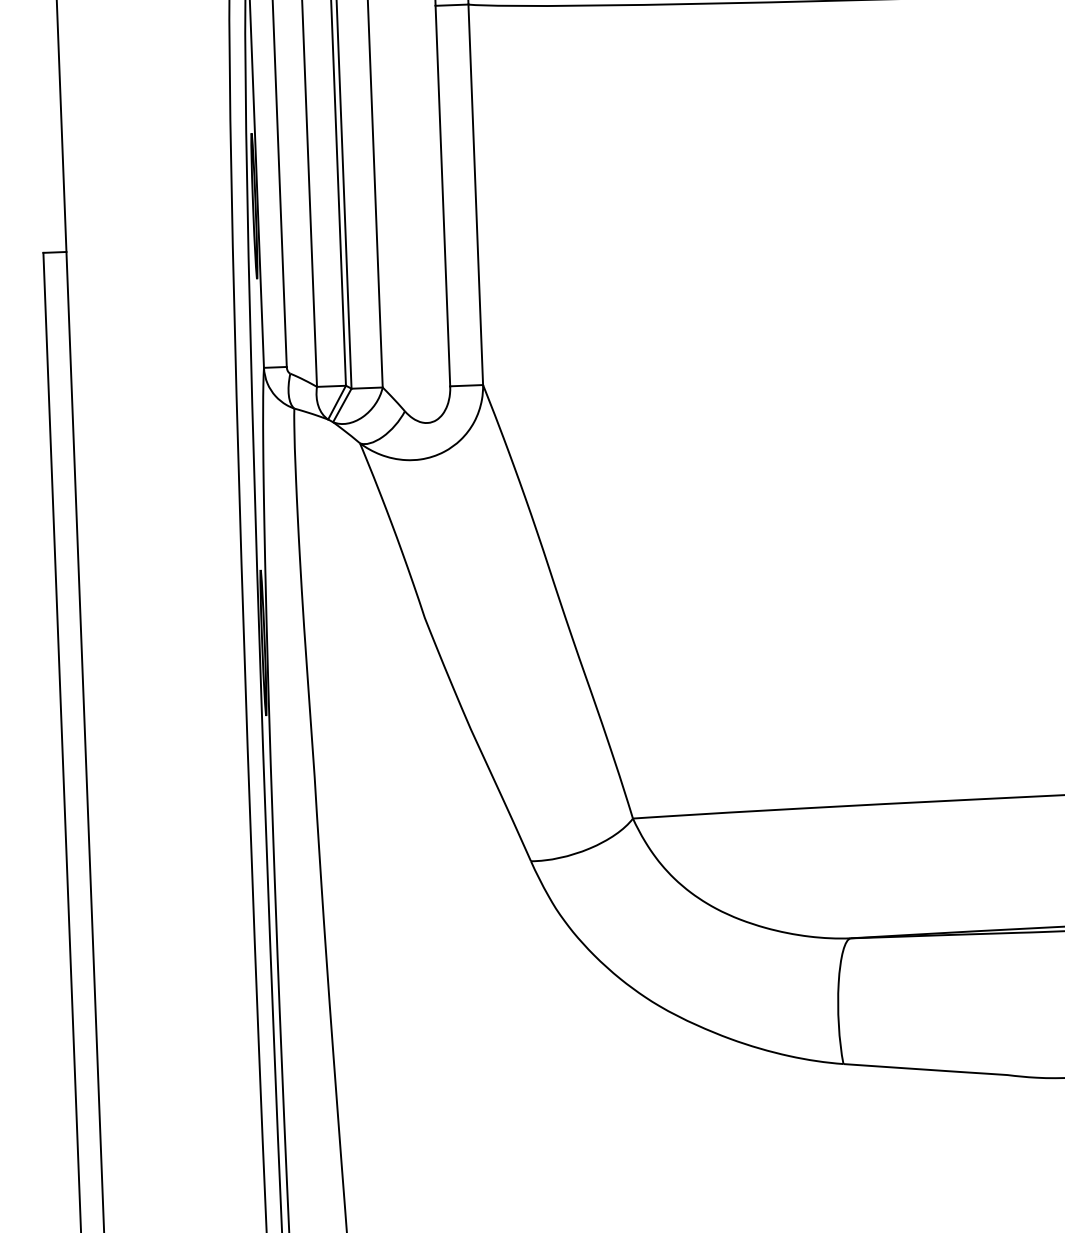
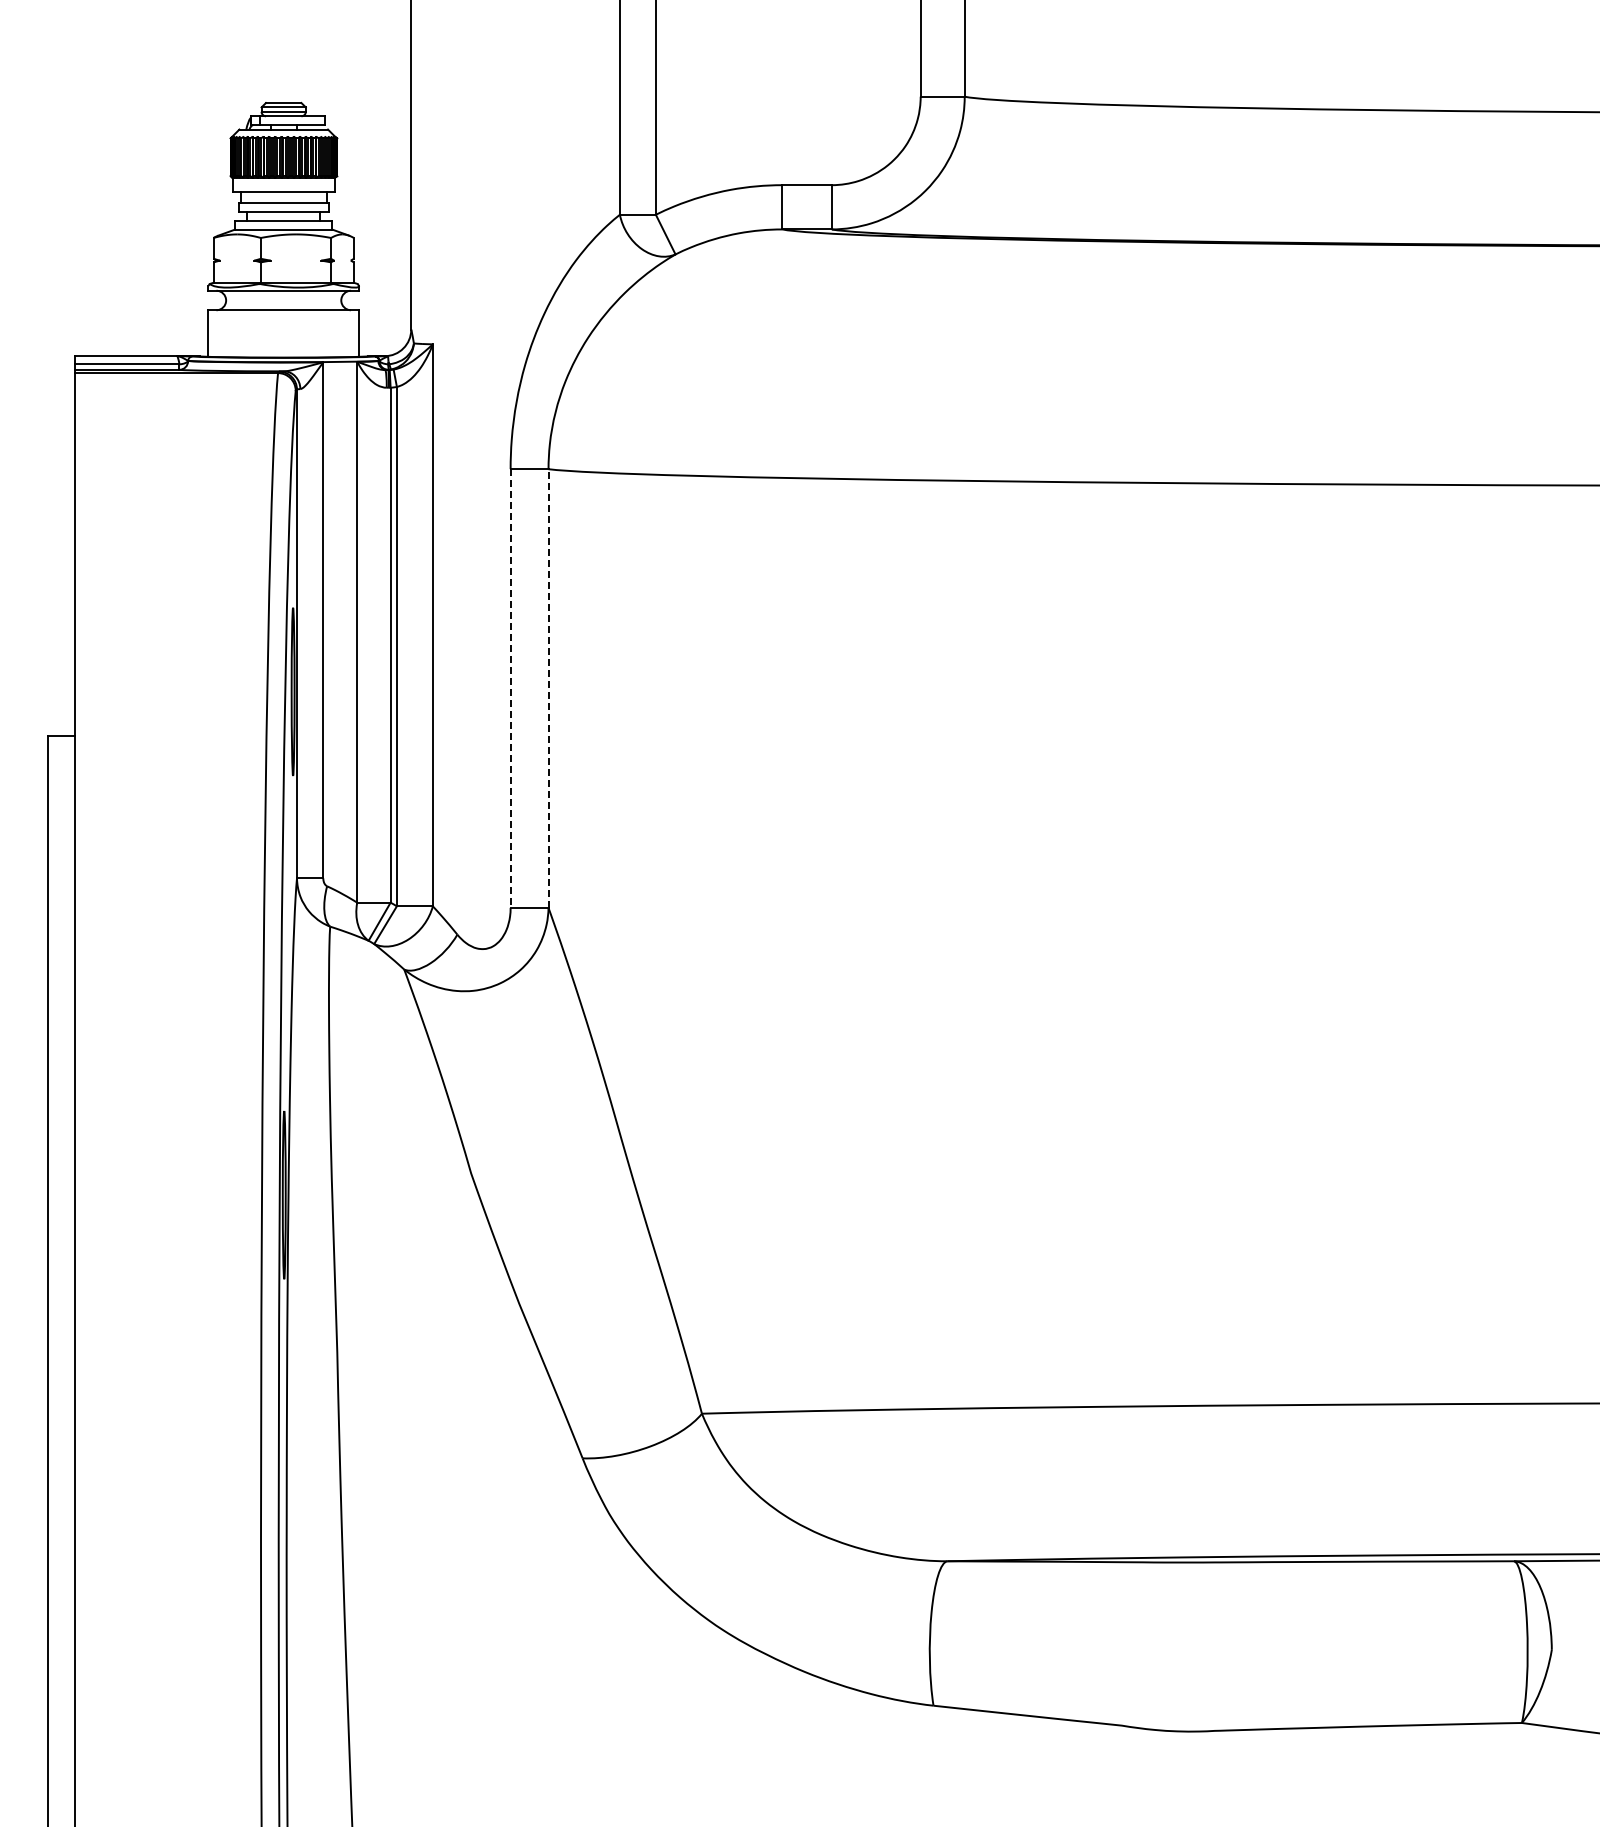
line: (475, 194) -> (548, 688), solid -> dashed
line: (442, 196) -> (510, 689), solid -> dashed

